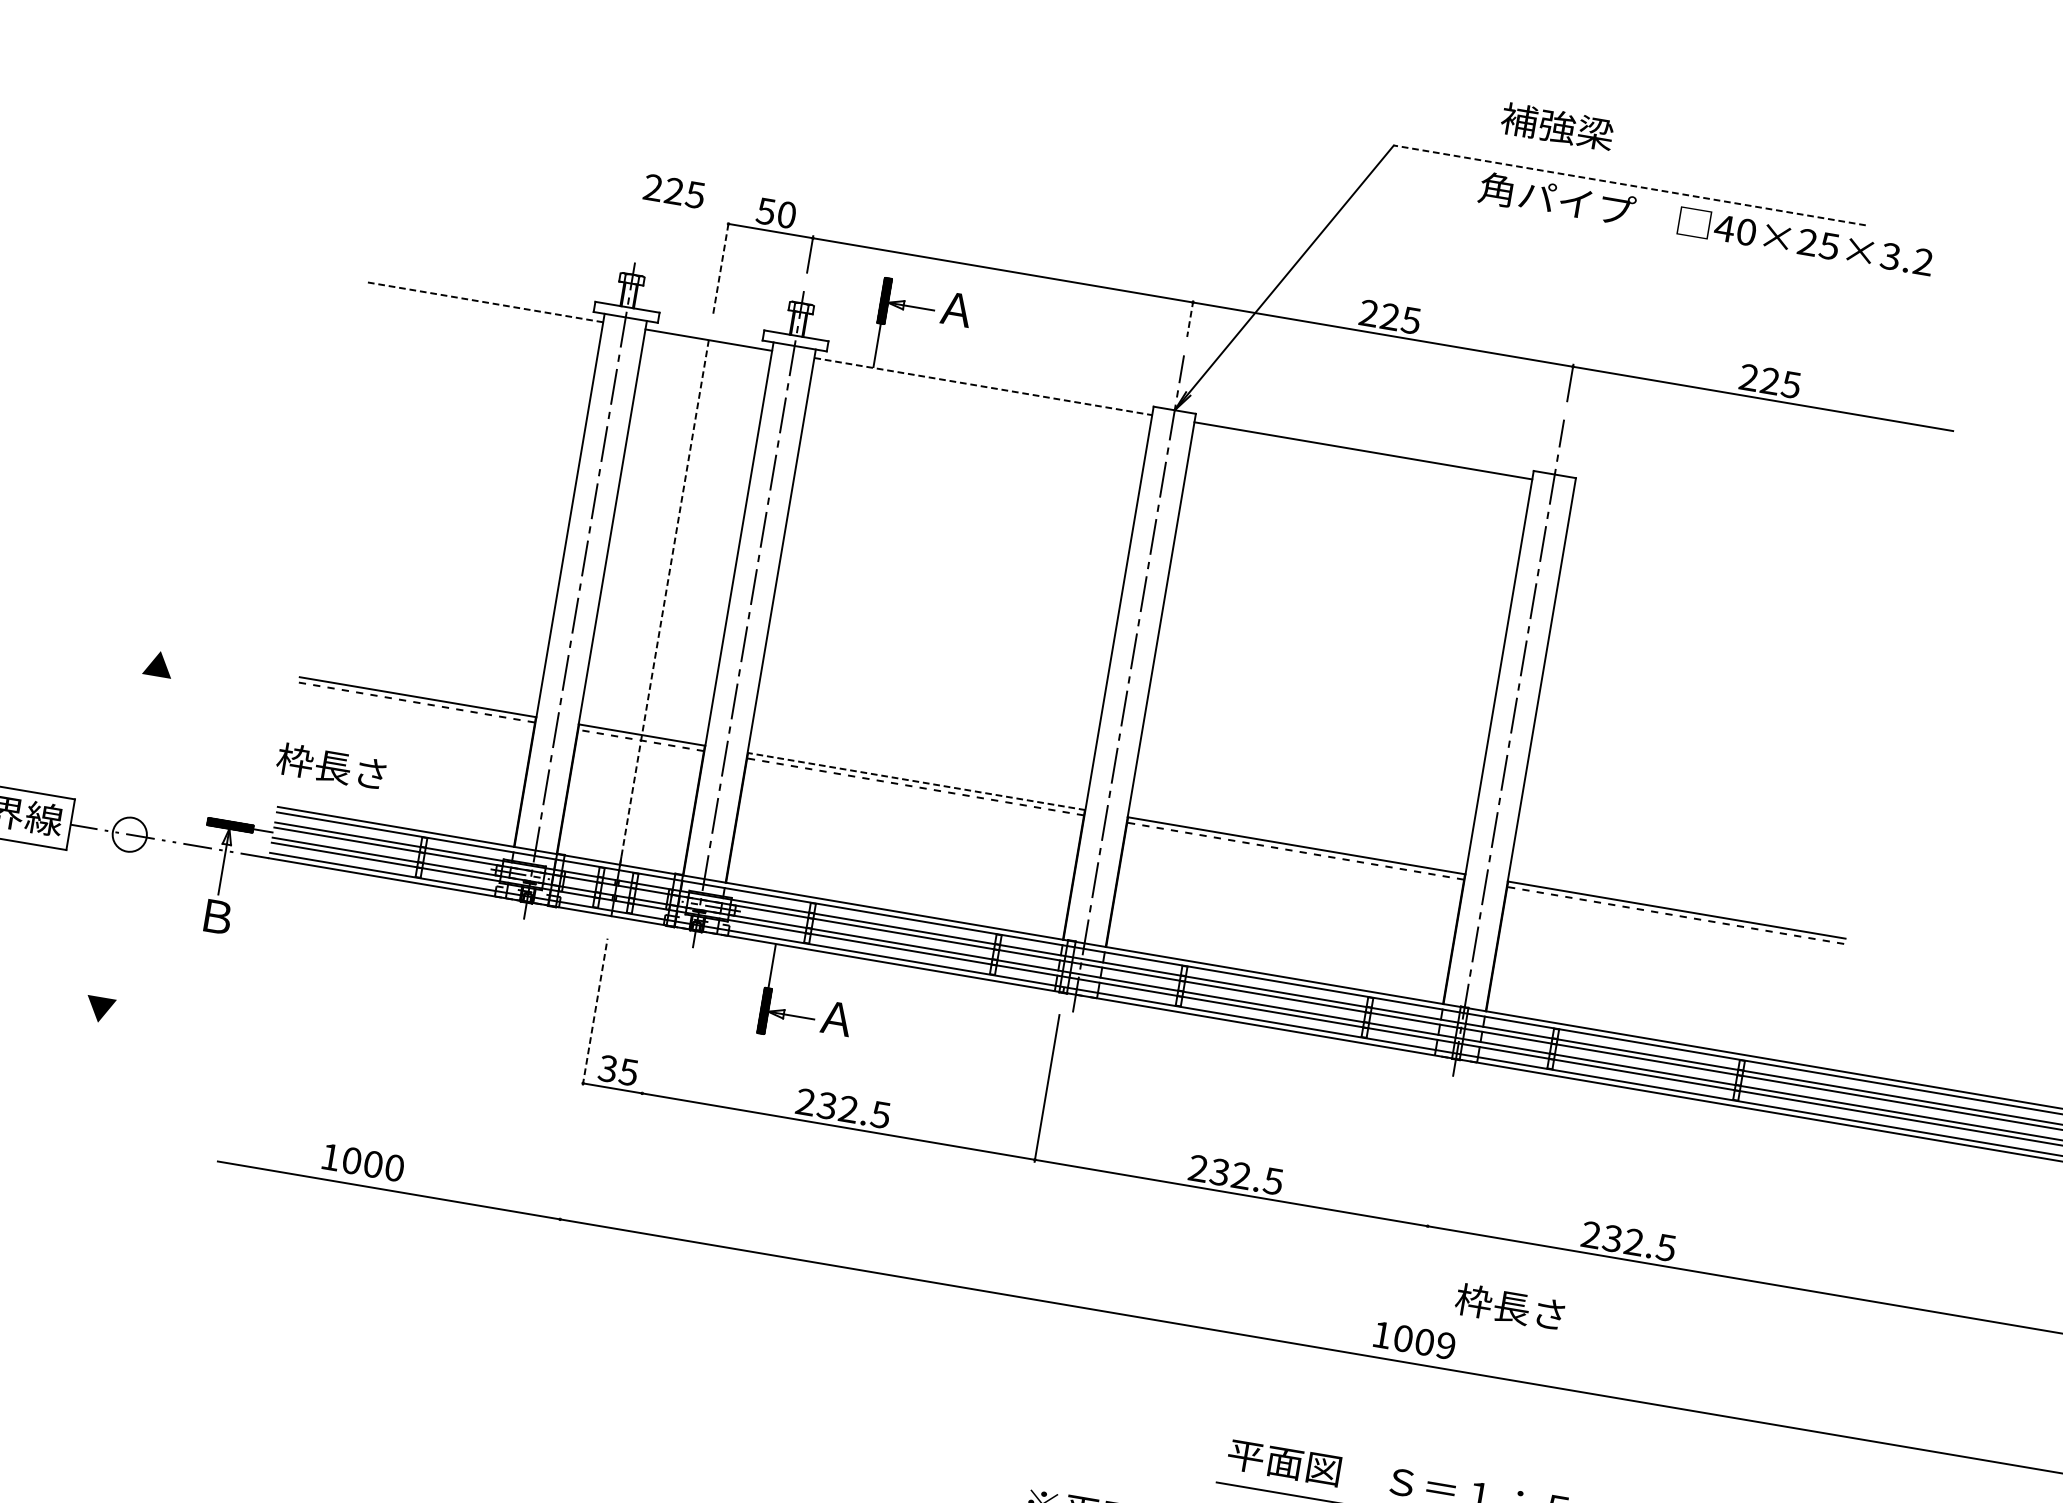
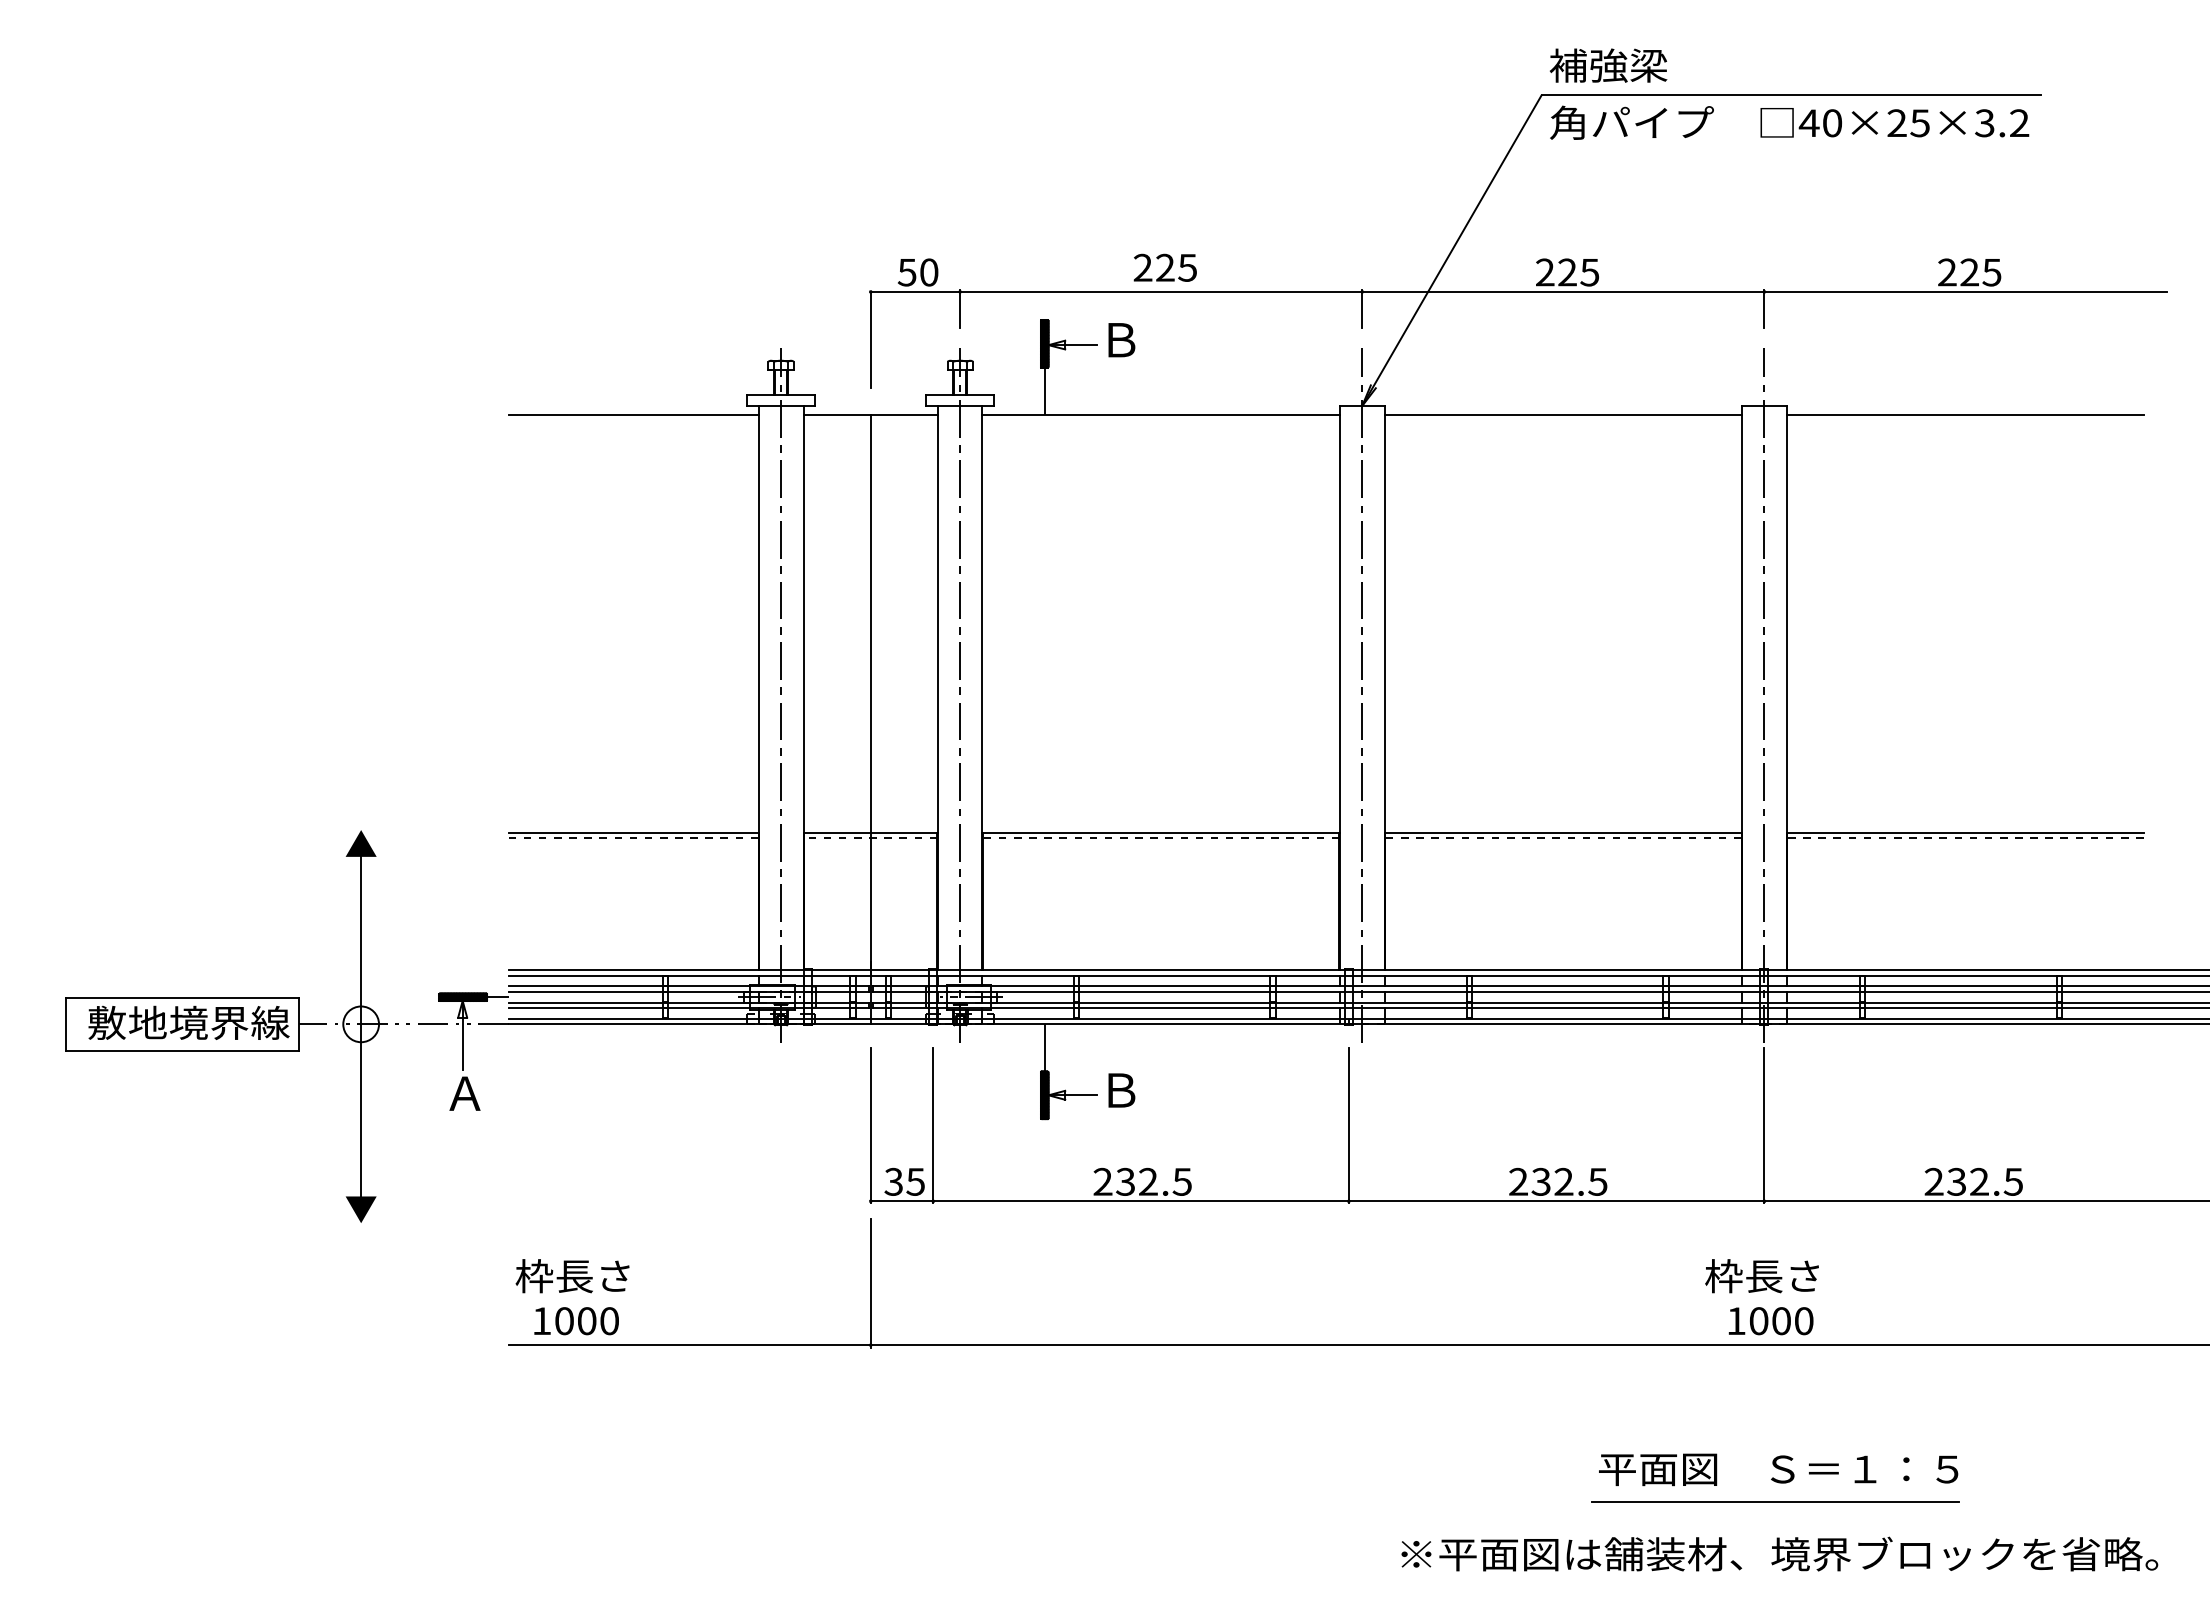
text: (1557, 126) -> (1608, 65), moved
line: (1630, 185) -> (1791, 95), dashed -> solid
text: (673, 190) -> (1164, 267), moved
text: (1706, 224) -> (1789, 122), moved
line: (720, 268) -> (870, 339), dashed -> solid
line: (484, 301) -> (633, 414), dashed -> solid
text: (956, 309) -> (1120, 340), Ａ -> Ｂ
line: (1190, 319) -> (1362, 309), dashed -> solid
line: (983, 386) -> (1161, 414), dashed -> solid
line: (1743, 514) -> (1965, 414), added
line: (663, 605) -> (870, 695), dashed -> solid
text: (331, 766) -> (572, 1276), moved
line: (916, 781) -> (1161, 832), dashed -> solid
line: (129, 836) -> (361, 1026), added
text: (216, 916) -> (464, 1093), Ｂ -> Ａ
line: (594, 1011) -> (870, 1125), dashed -> solid
text: (835, 1018) -> (1119, 1090), Ａ -> Ｂ
line: (654, 1021) -> (933, 1125), added
line: (1439, 1154) -> (1764, 1125), added
line: (569, 1161) -> (870, 1283), added
text: (363, 1163) -> (576, 1321), moved
text: (1509, 1307) -> (1761, 1276), moved
text: (1445, 1346) -> (1803, 1321), 1009 -> 1000

